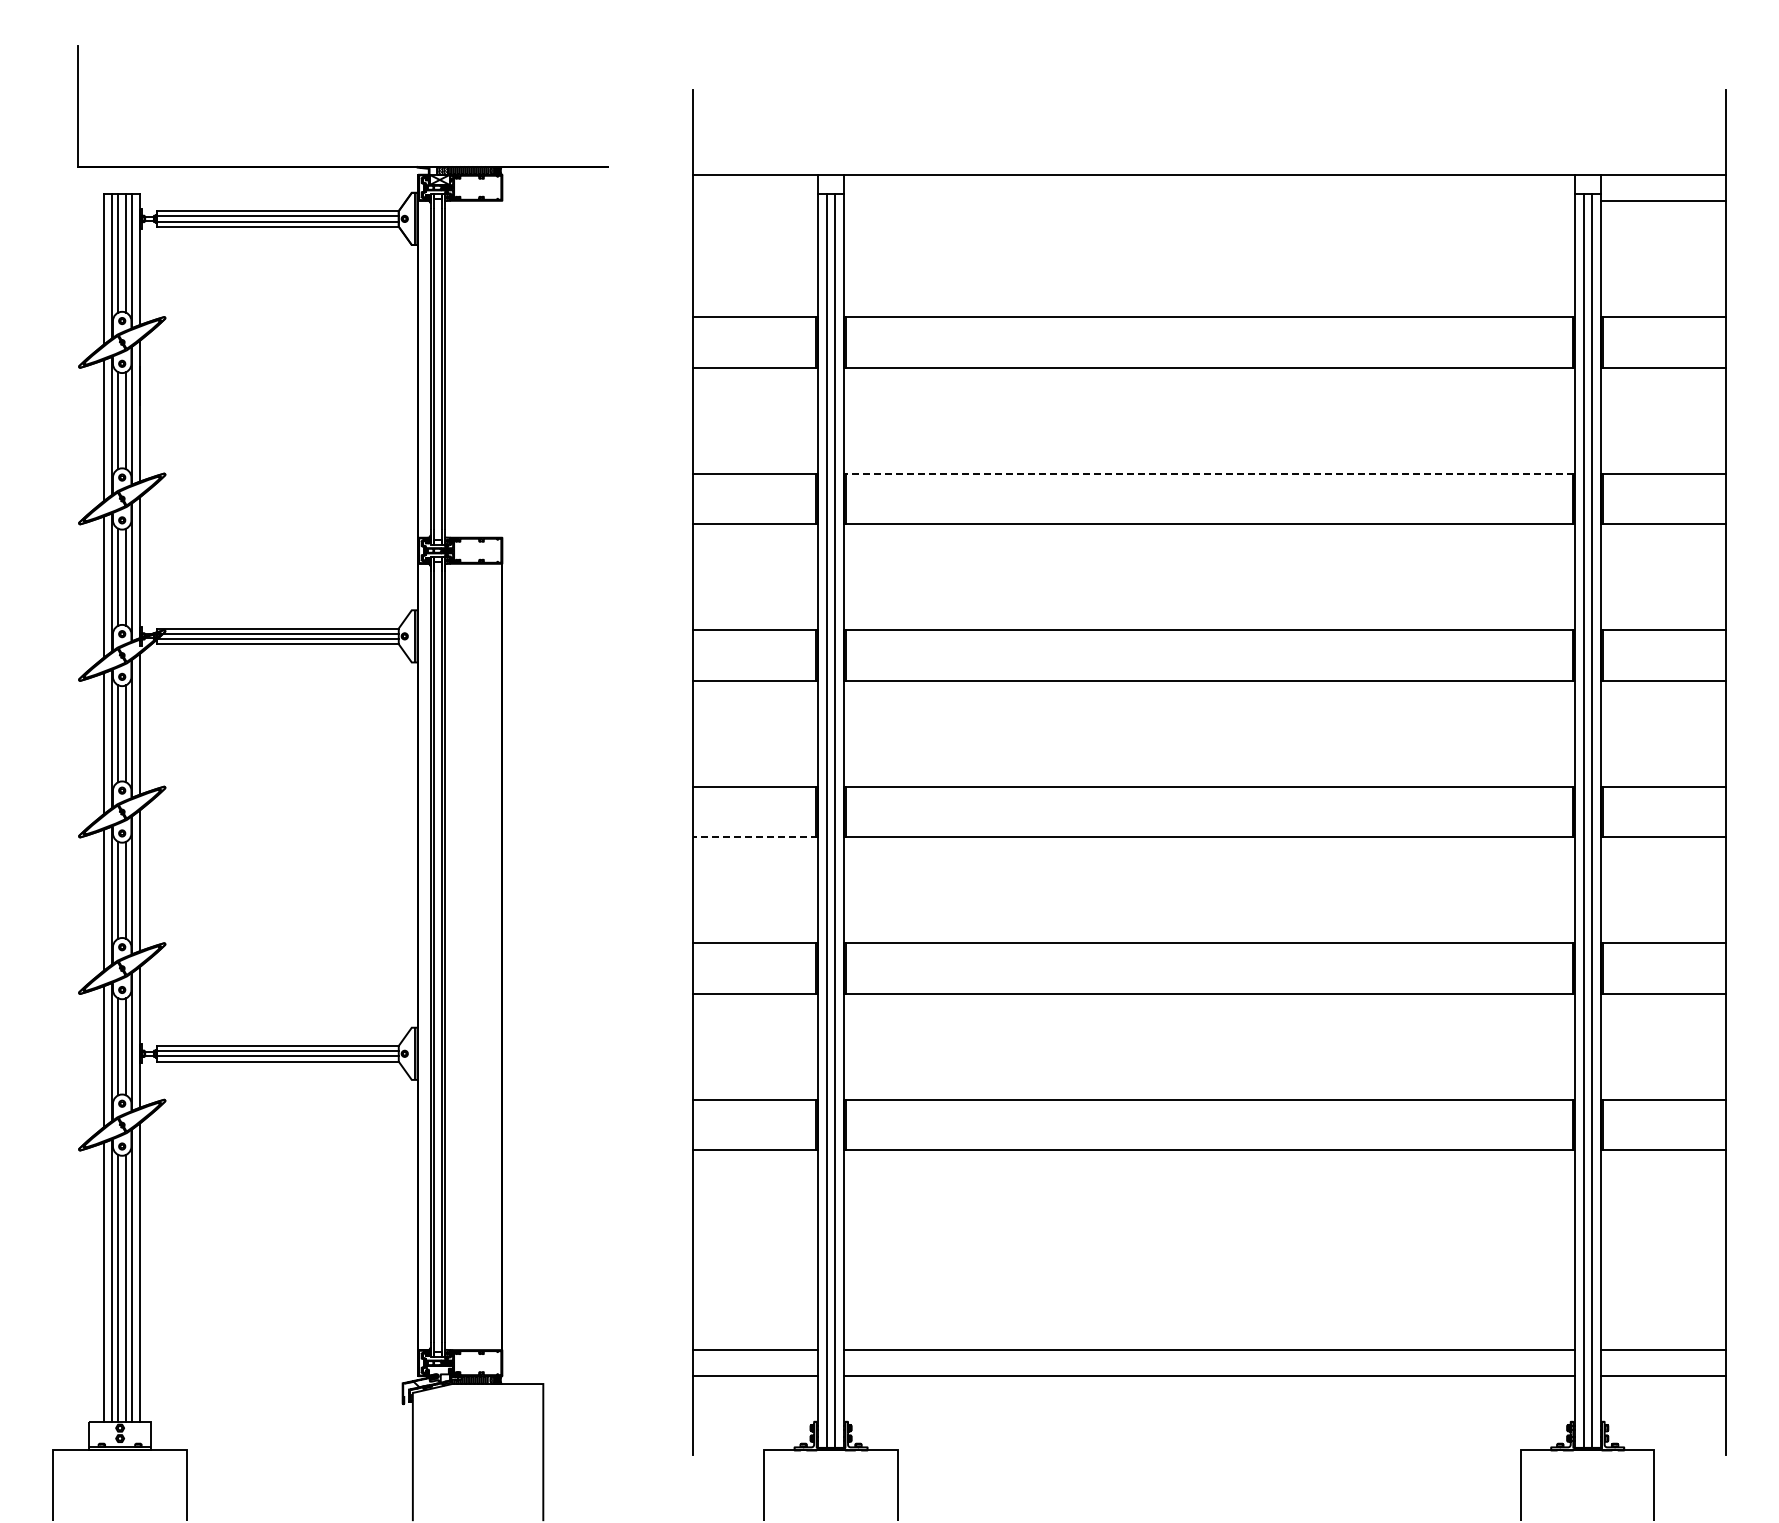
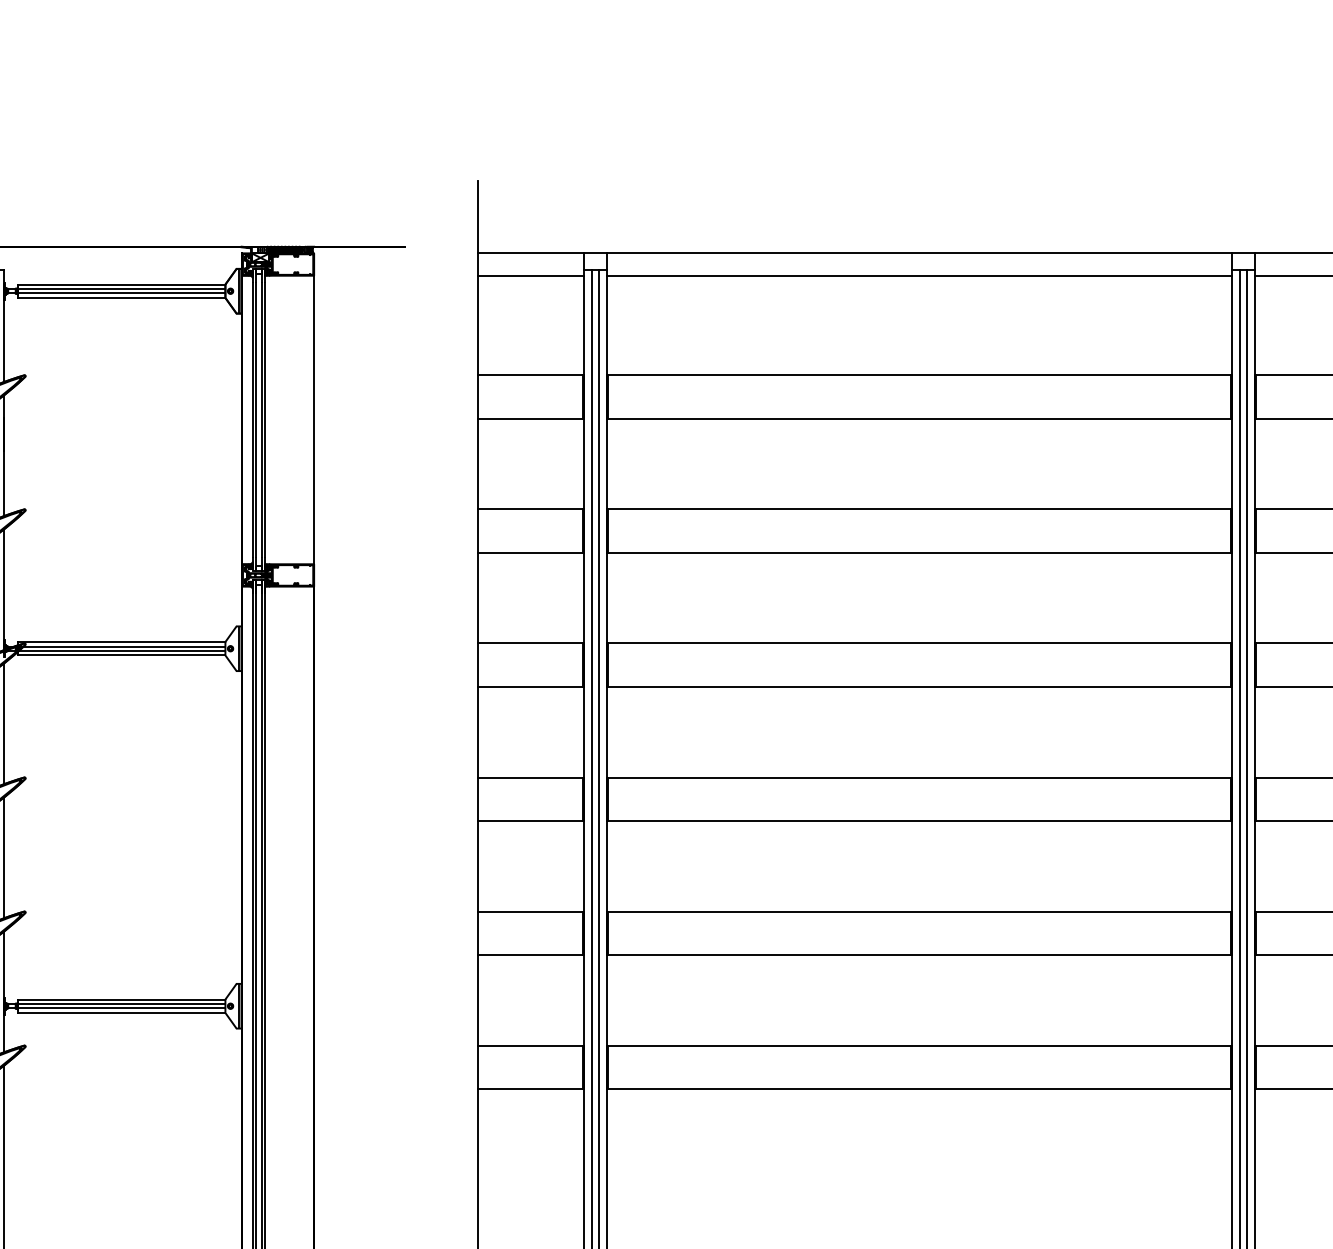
line: (755, 200) -> (530, 275), added
line: (1209, 200) -> (919, 275), added
line: (502, 369) -> (314, 420), added
line: (1209, 473) -> (919, 509), dashed -> solid
line: (754, 837) -> (530, 820), dashed -> solid

